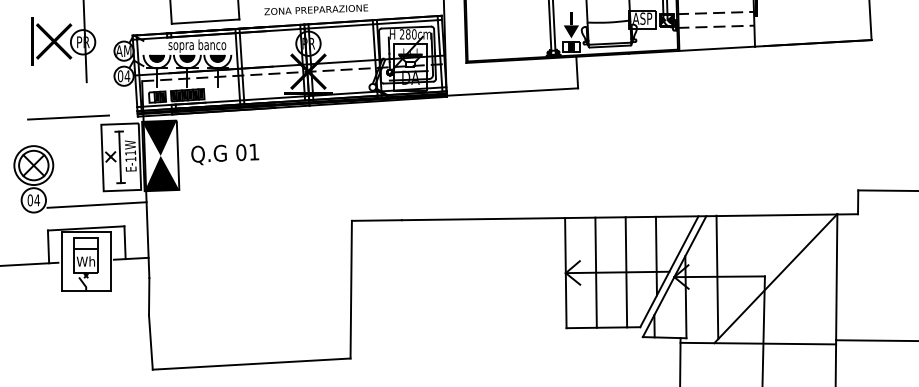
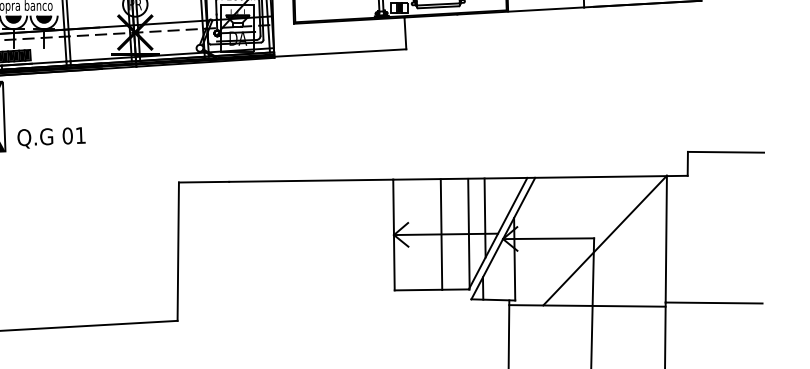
text: (225, 154) -> (51, 137), moved
line: (595, 272) -> (440, 234), moved
line: (626, 272) -> (469, 234), moved
line: (717, 277) -> (546, 239), removed

